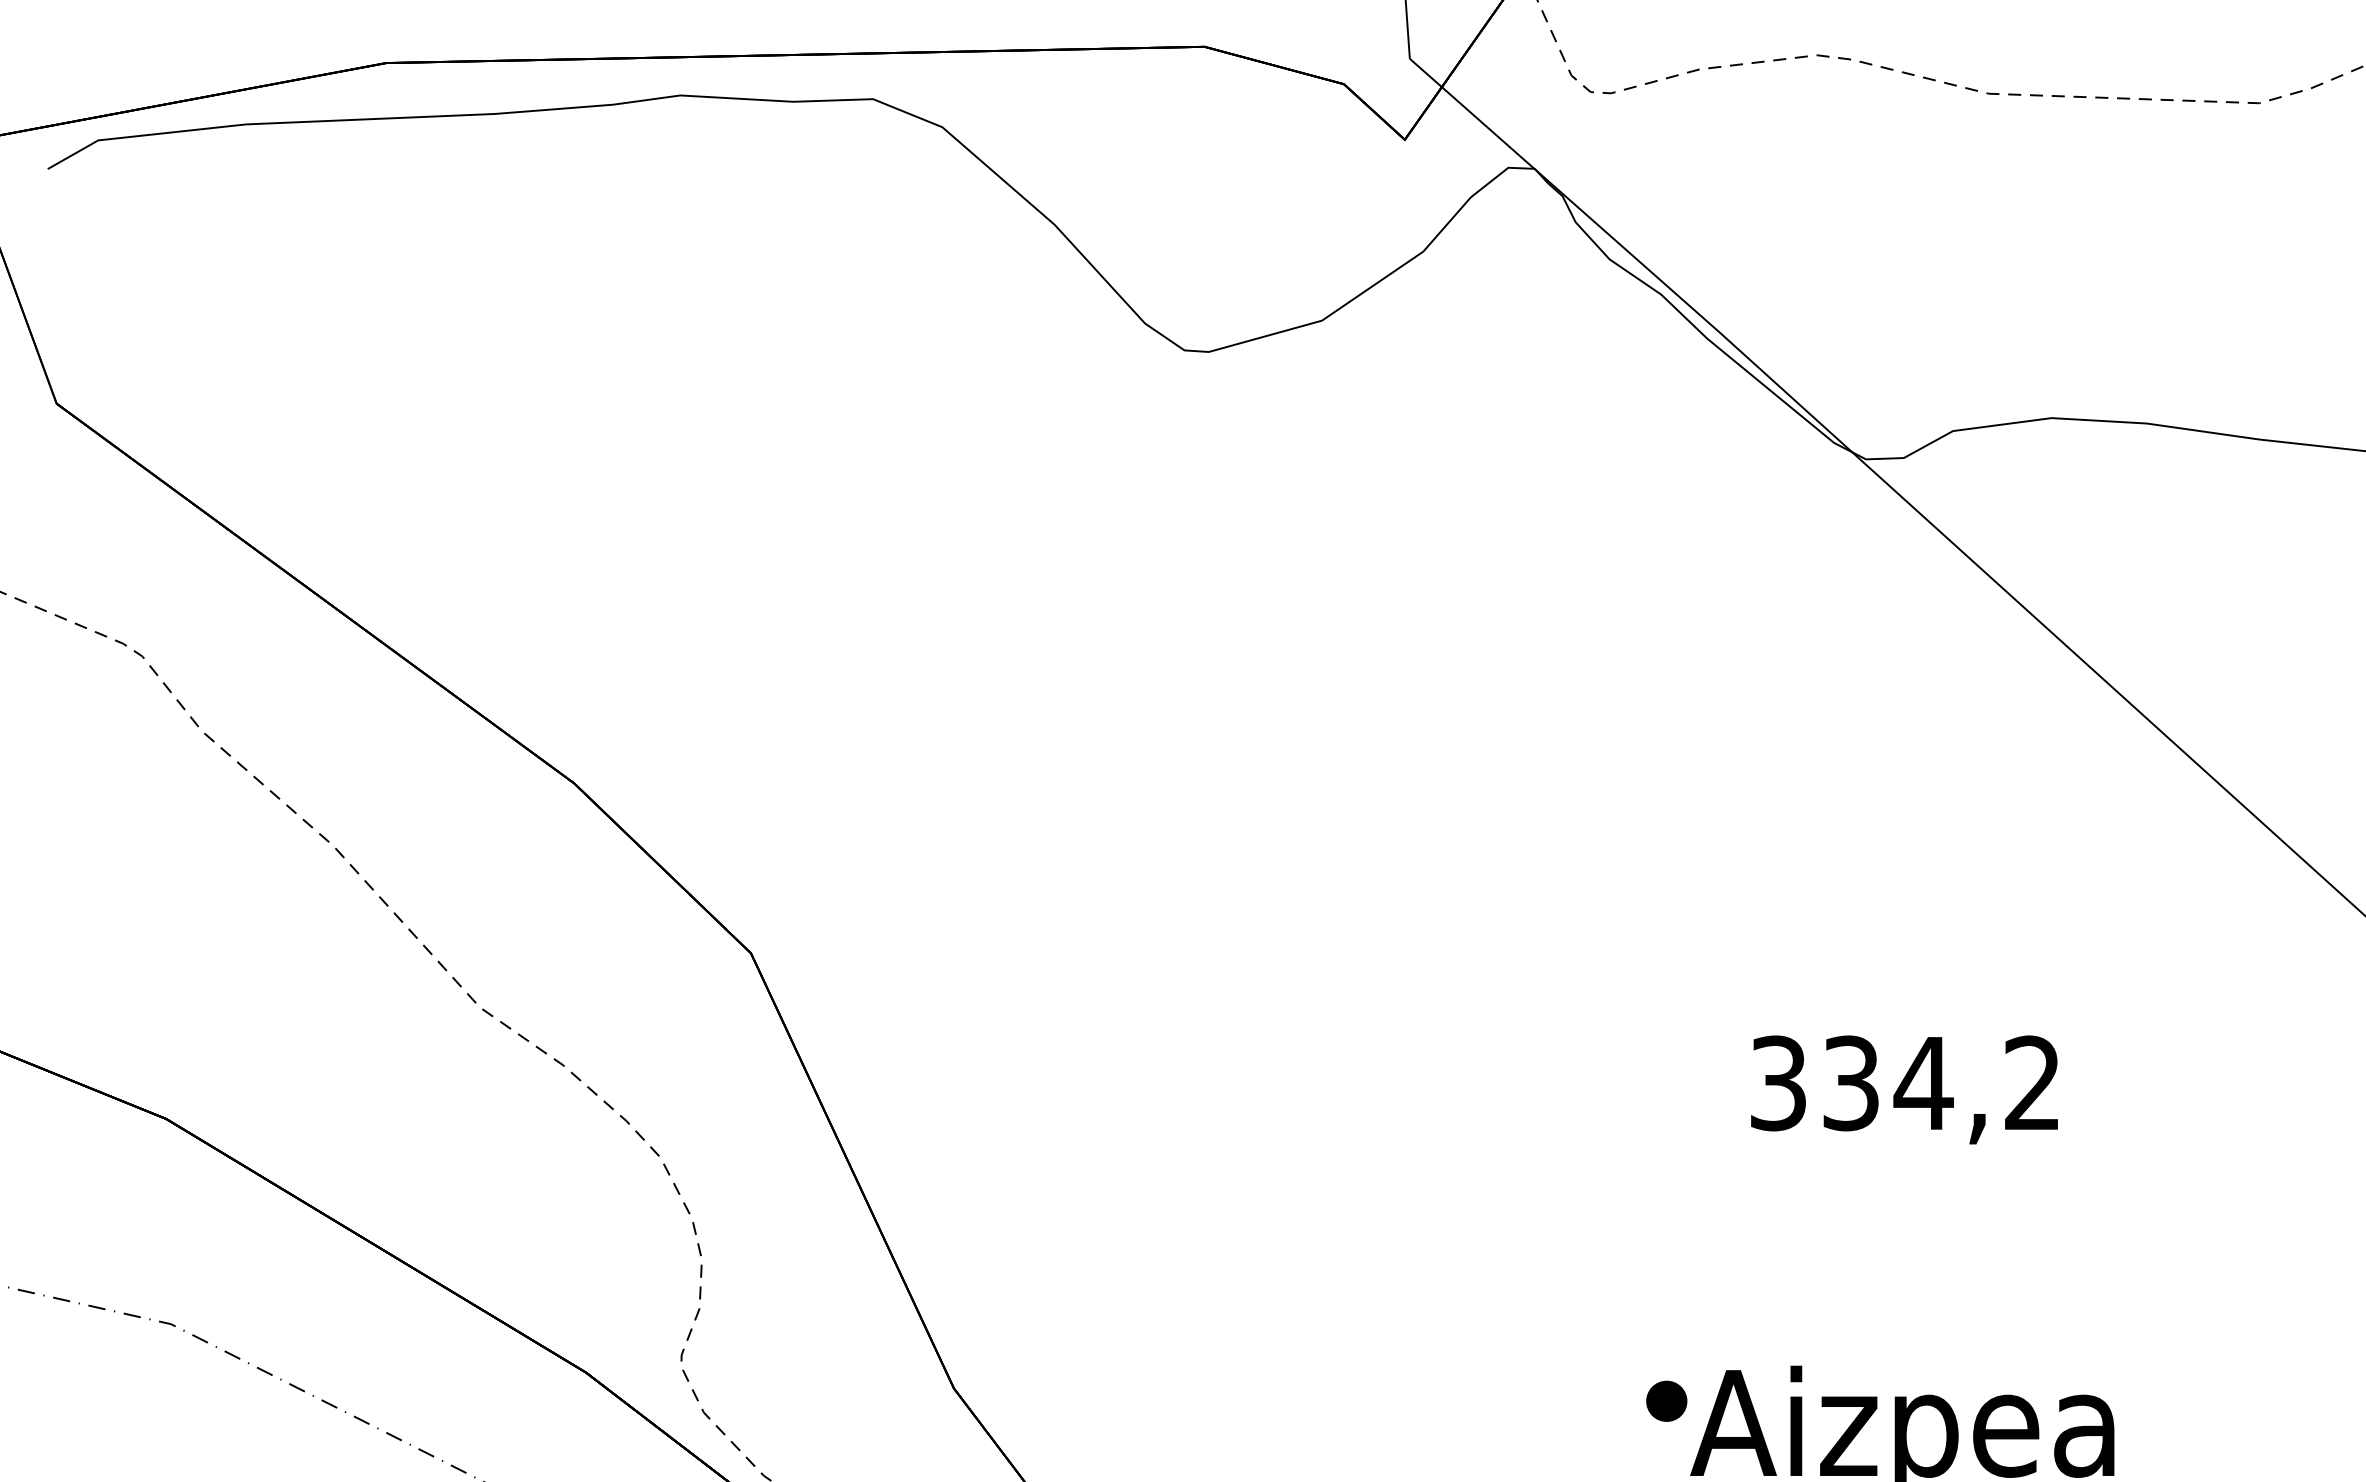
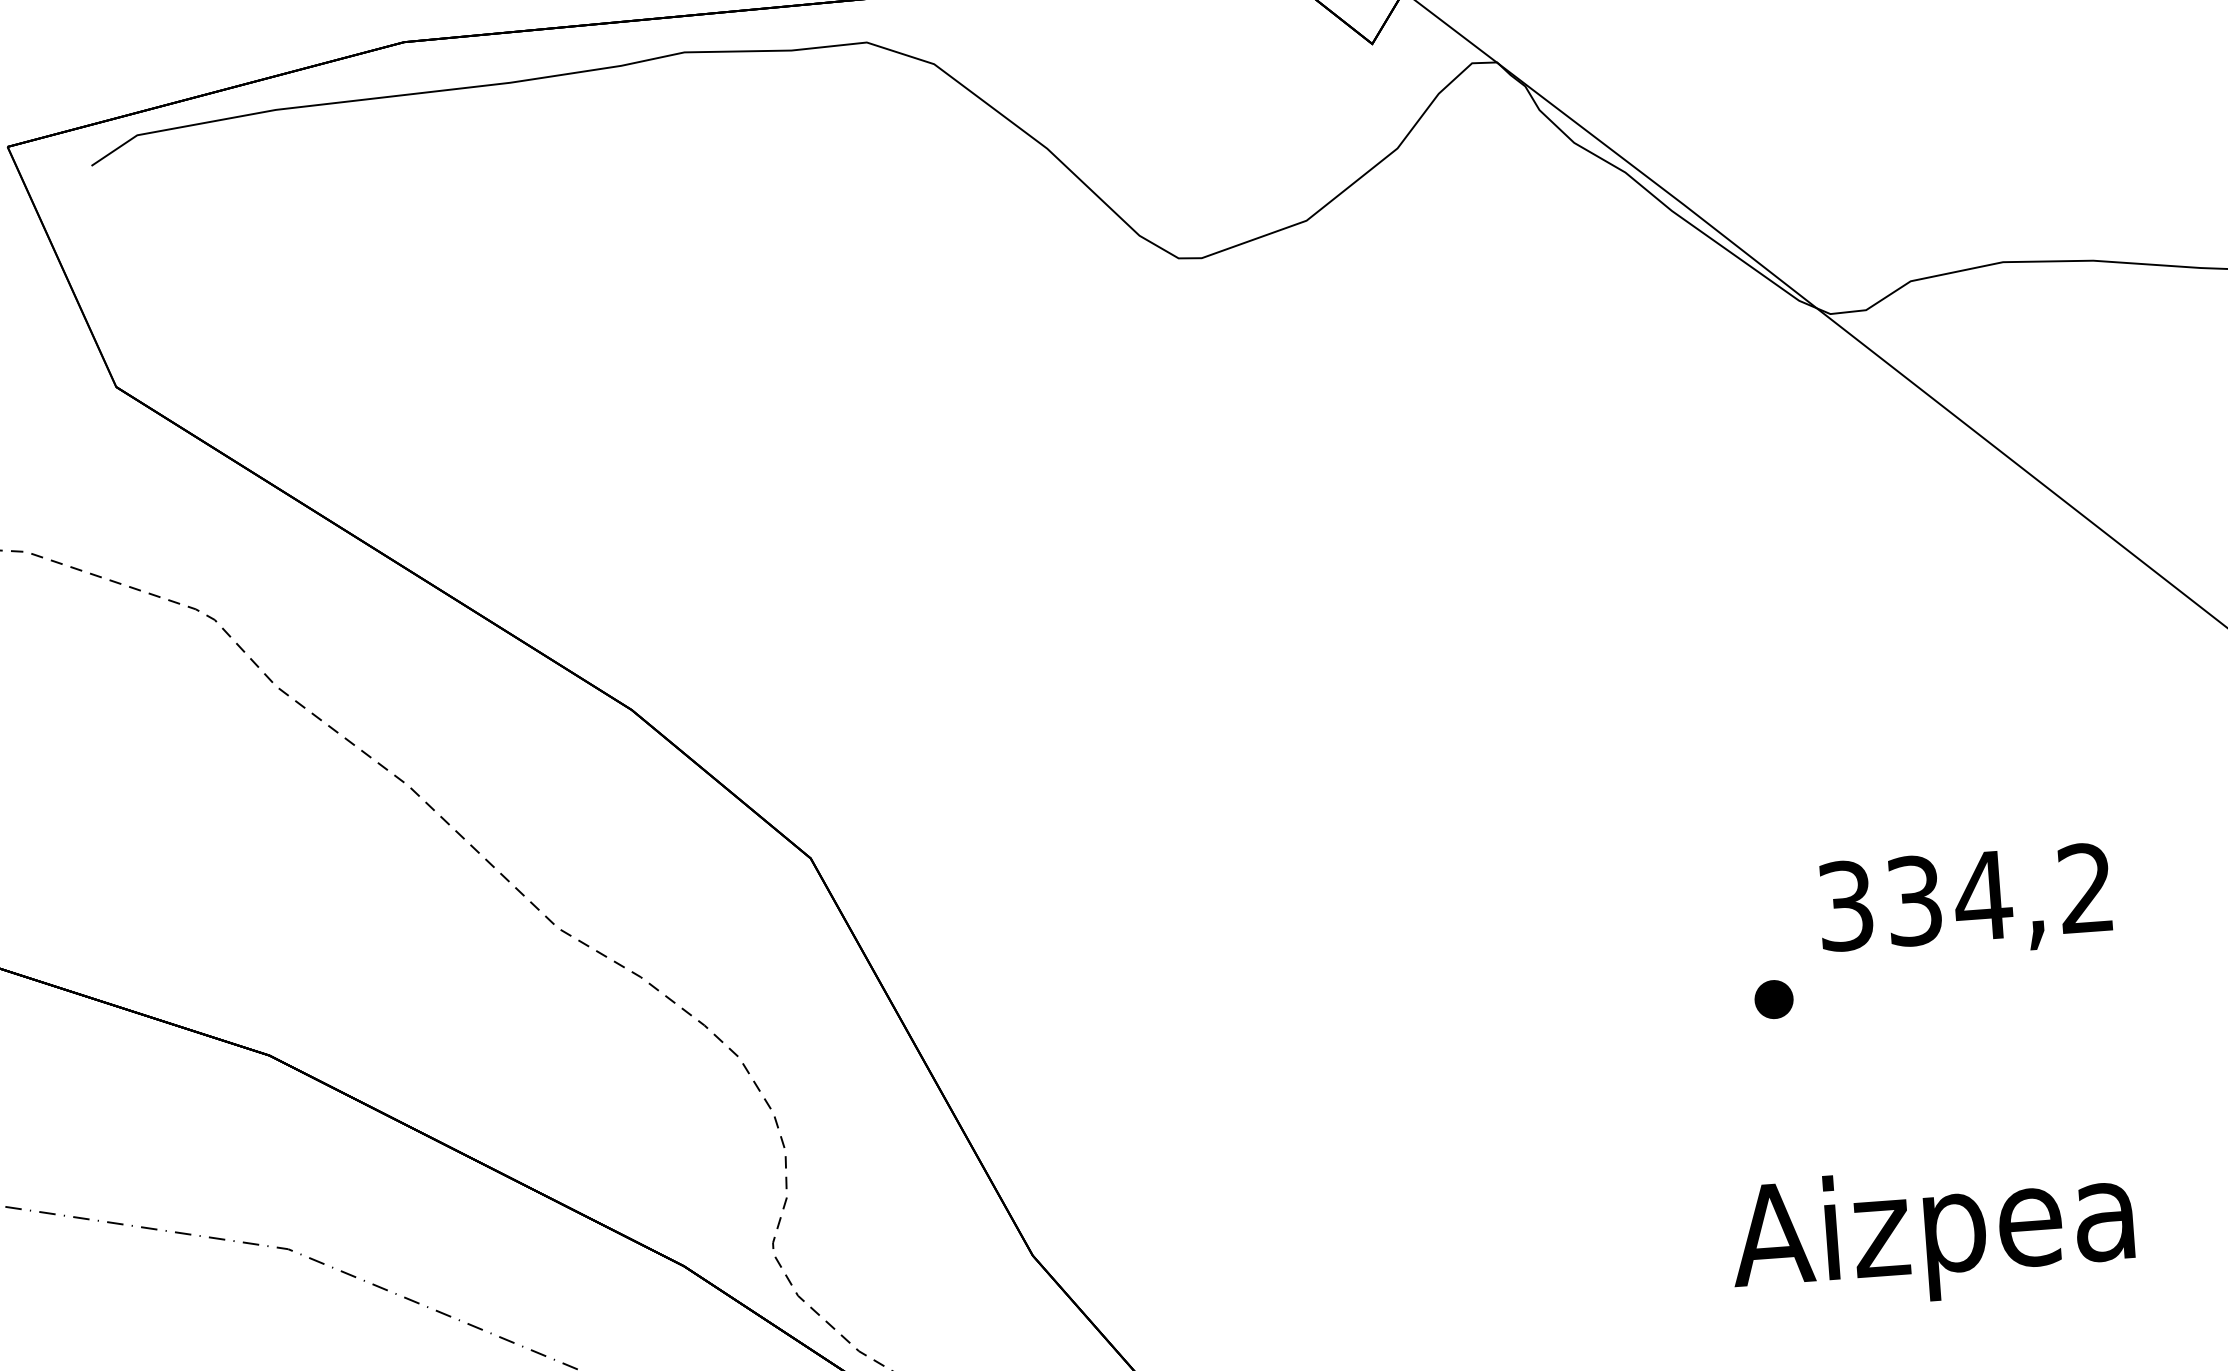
text: (1904, 1089) -> (1965, 903), moved
part: (1666, 1400) -> (1773, 998), moved

